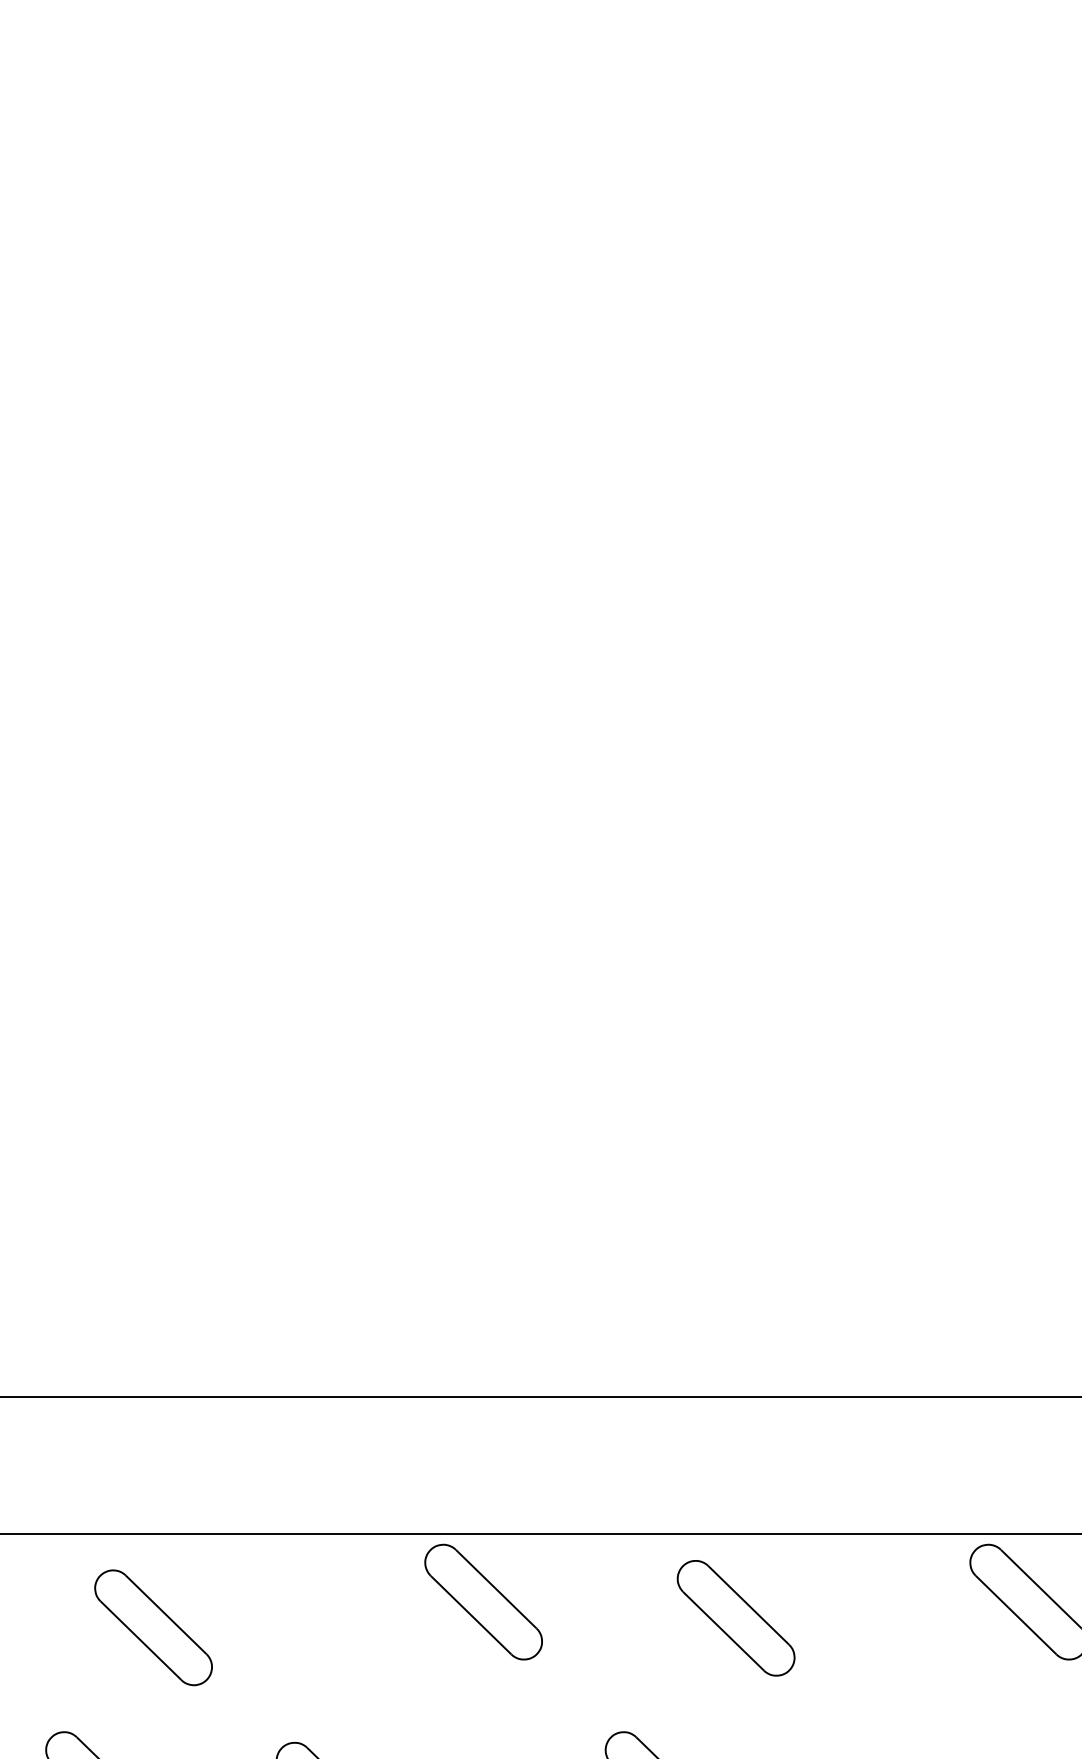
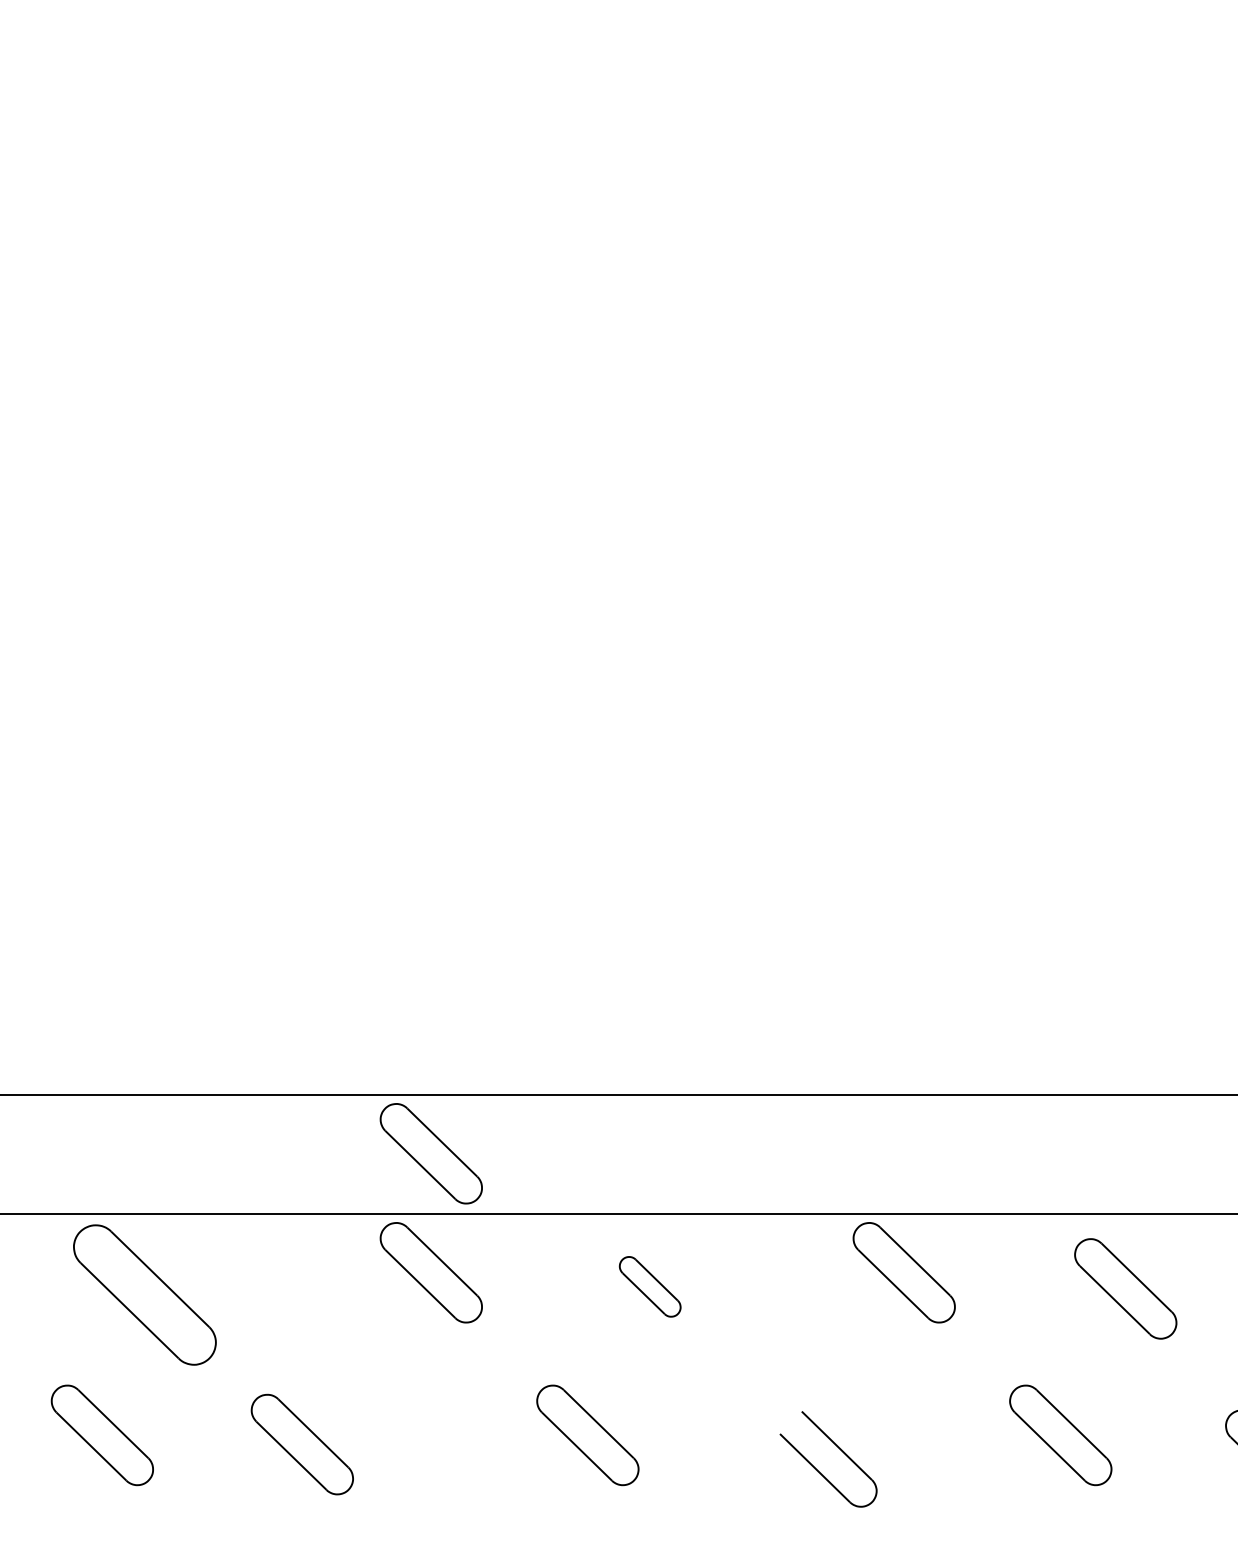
part: (482, 1464) -> (430, 1153), added
part: (735, 1617) -> (649, 1286), size x0.6
part: (153, 1627) -> (144, 1294), size x1.4

